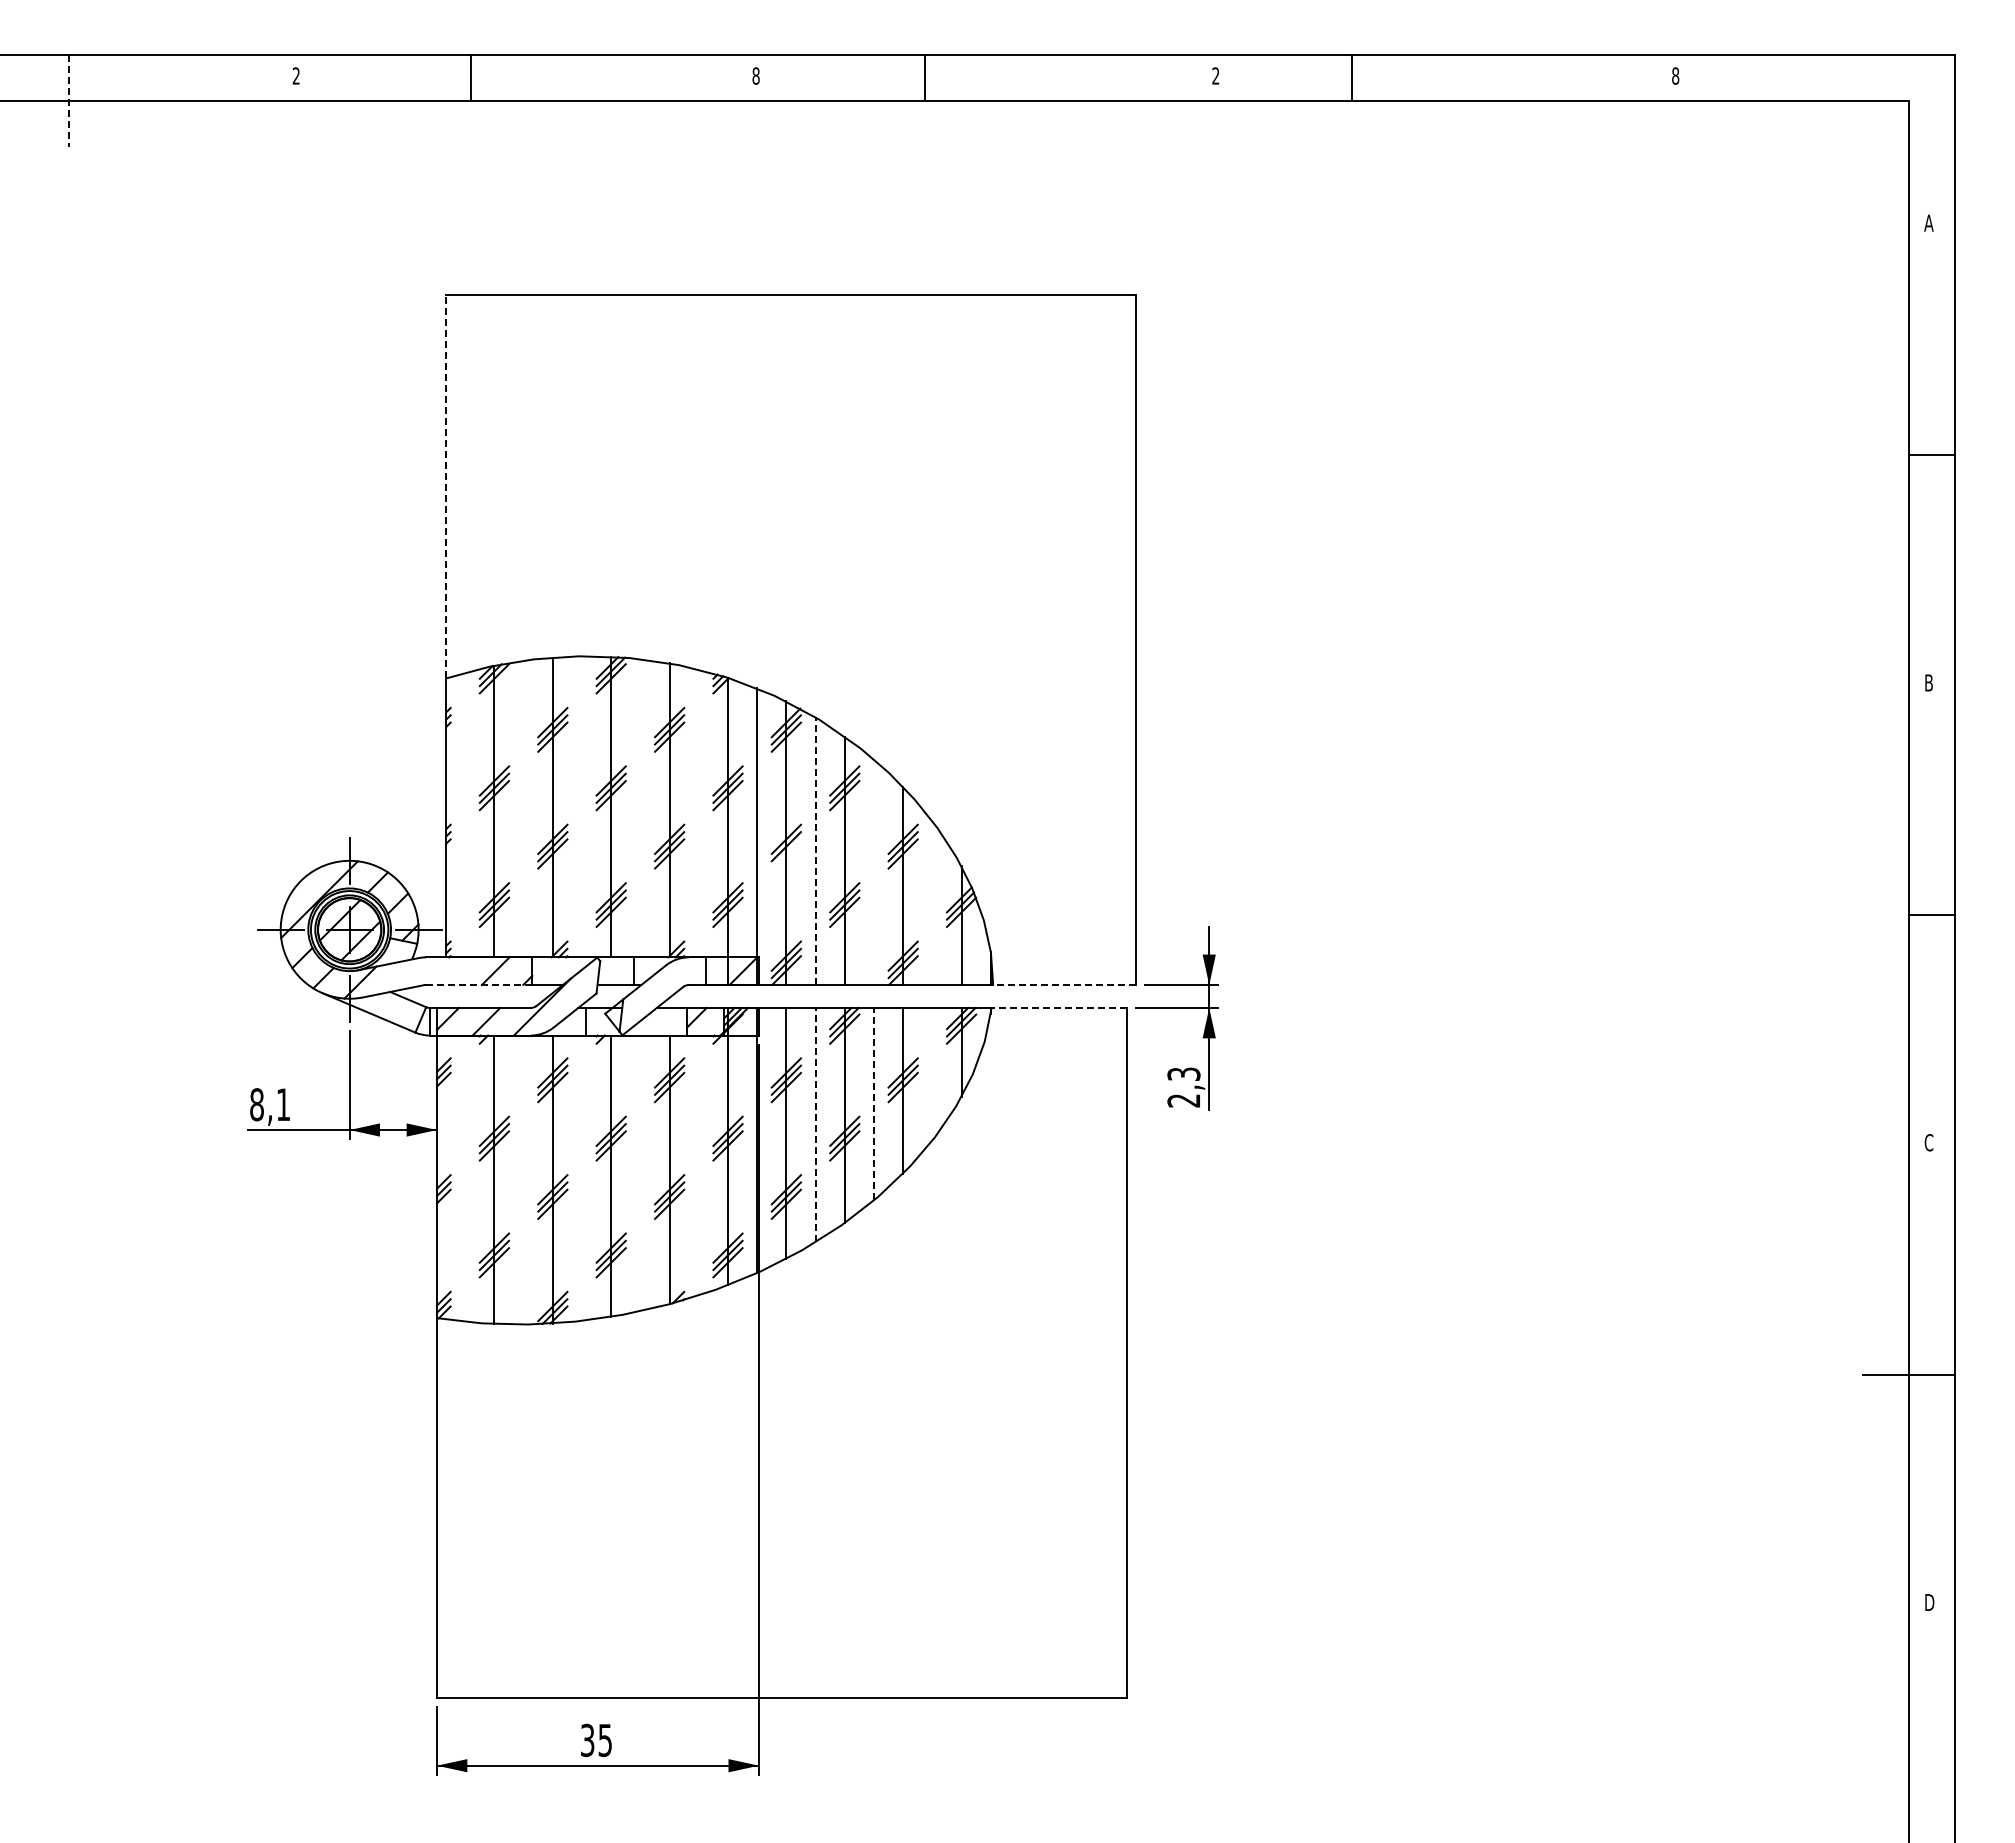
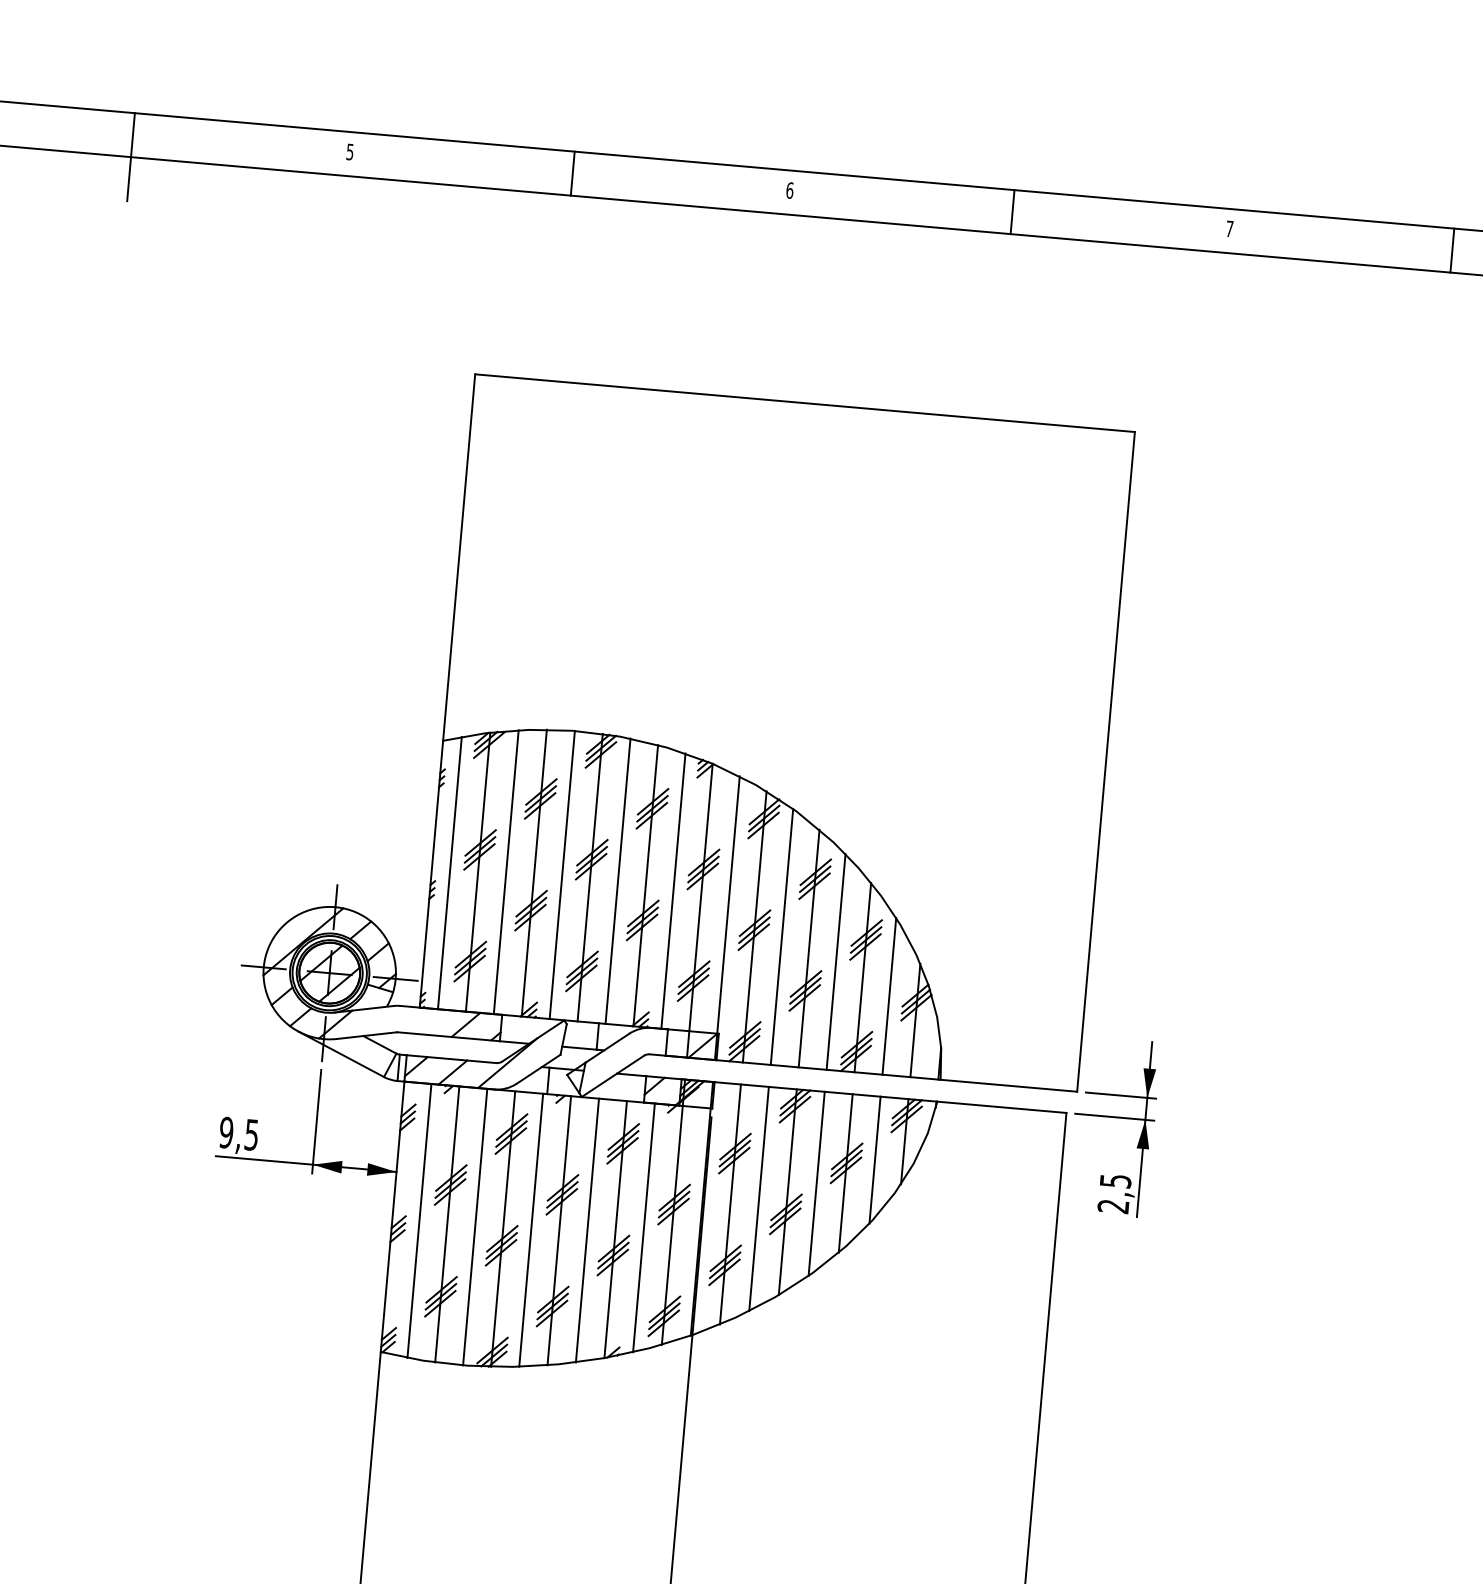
text: (295, 75) -> (349, 151), 2 -> 5
text: (755, 75) -> (789, 189), 8 -> 6
text: (1215, 75) -> (1229, 228), 2 -> 7
line: (471, 78) -> (572, 173), moved
line: (925, 78) -> (1013, 212), moved
line: (1351, 78) -> (1452, 250), moved
line: (69, 101) -> (131, 157), dashed -> solid
line: (446, 486) -> (459, 557), dashed -> solid
line: (582, 806) -> (562, 874), added
line: (523, 808) -> (506, 871), added
line: (640, 808) -> (618, 881), added
line: (698, 813) -> (673, 891), added
line: (465, 814) -> (450, 872), added
line: (815, 851) -> (781, 937), dashed -> solid
line: (786, 853) -> (753, 936), added
line: (873, 871) -> (835, 961), added
line: (932, 902) -> (889, 995), added
line: (479, 984) -> (449, 1036), dashed -> solid
line: (1064, 984) -> (1008, 1085), dashed -> solid
line: (1059, 1007) -> (1002, 1106), dashed -> solid
line: (932, 1073) -> (875, 1159), added
text: (1183, 1073) -> (1115, 1180), 2,3 -> 2,5
line: (873, 1103) -> (816, 1183), dashed -> solid
text: (269, 1104) -> (238, 1133), 8,1 -> 9,5
line: (815, 1124) -> (759, 1198), dashed -> solid
line: (698, 1165) -> (643, 1227), added
line: (640, 1173) -> (587, 1230), added
line: (582, 1177) -> (531, 1229), added
line: (465, 1178) -> (419, 1220), added
line: (523, 1179) -> (475, 1226), added

